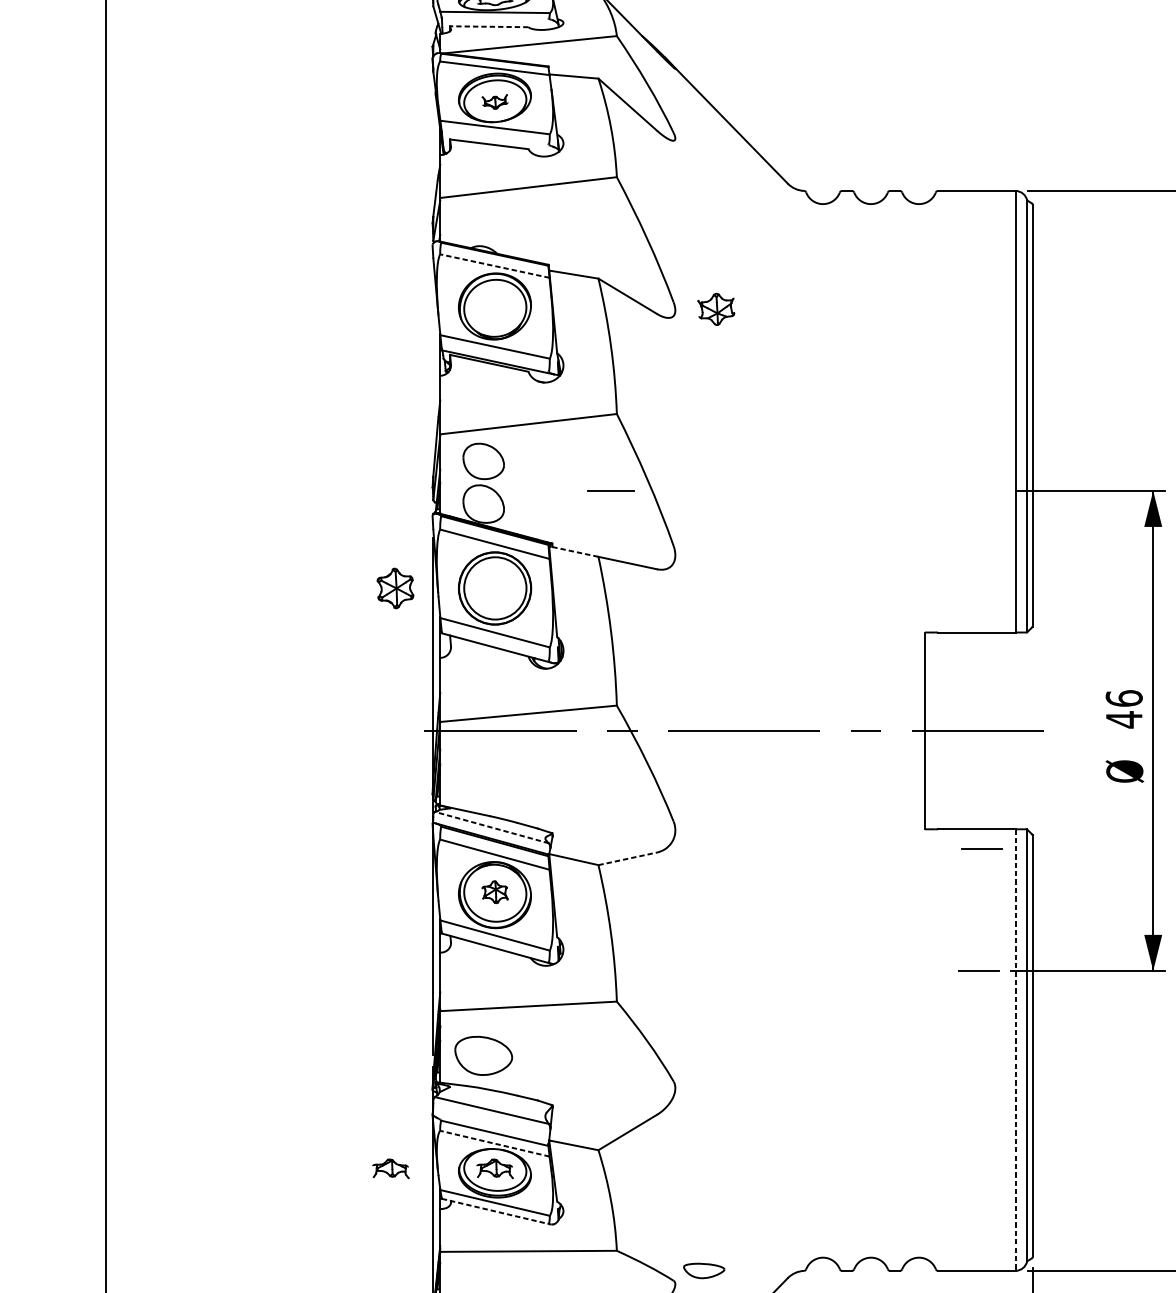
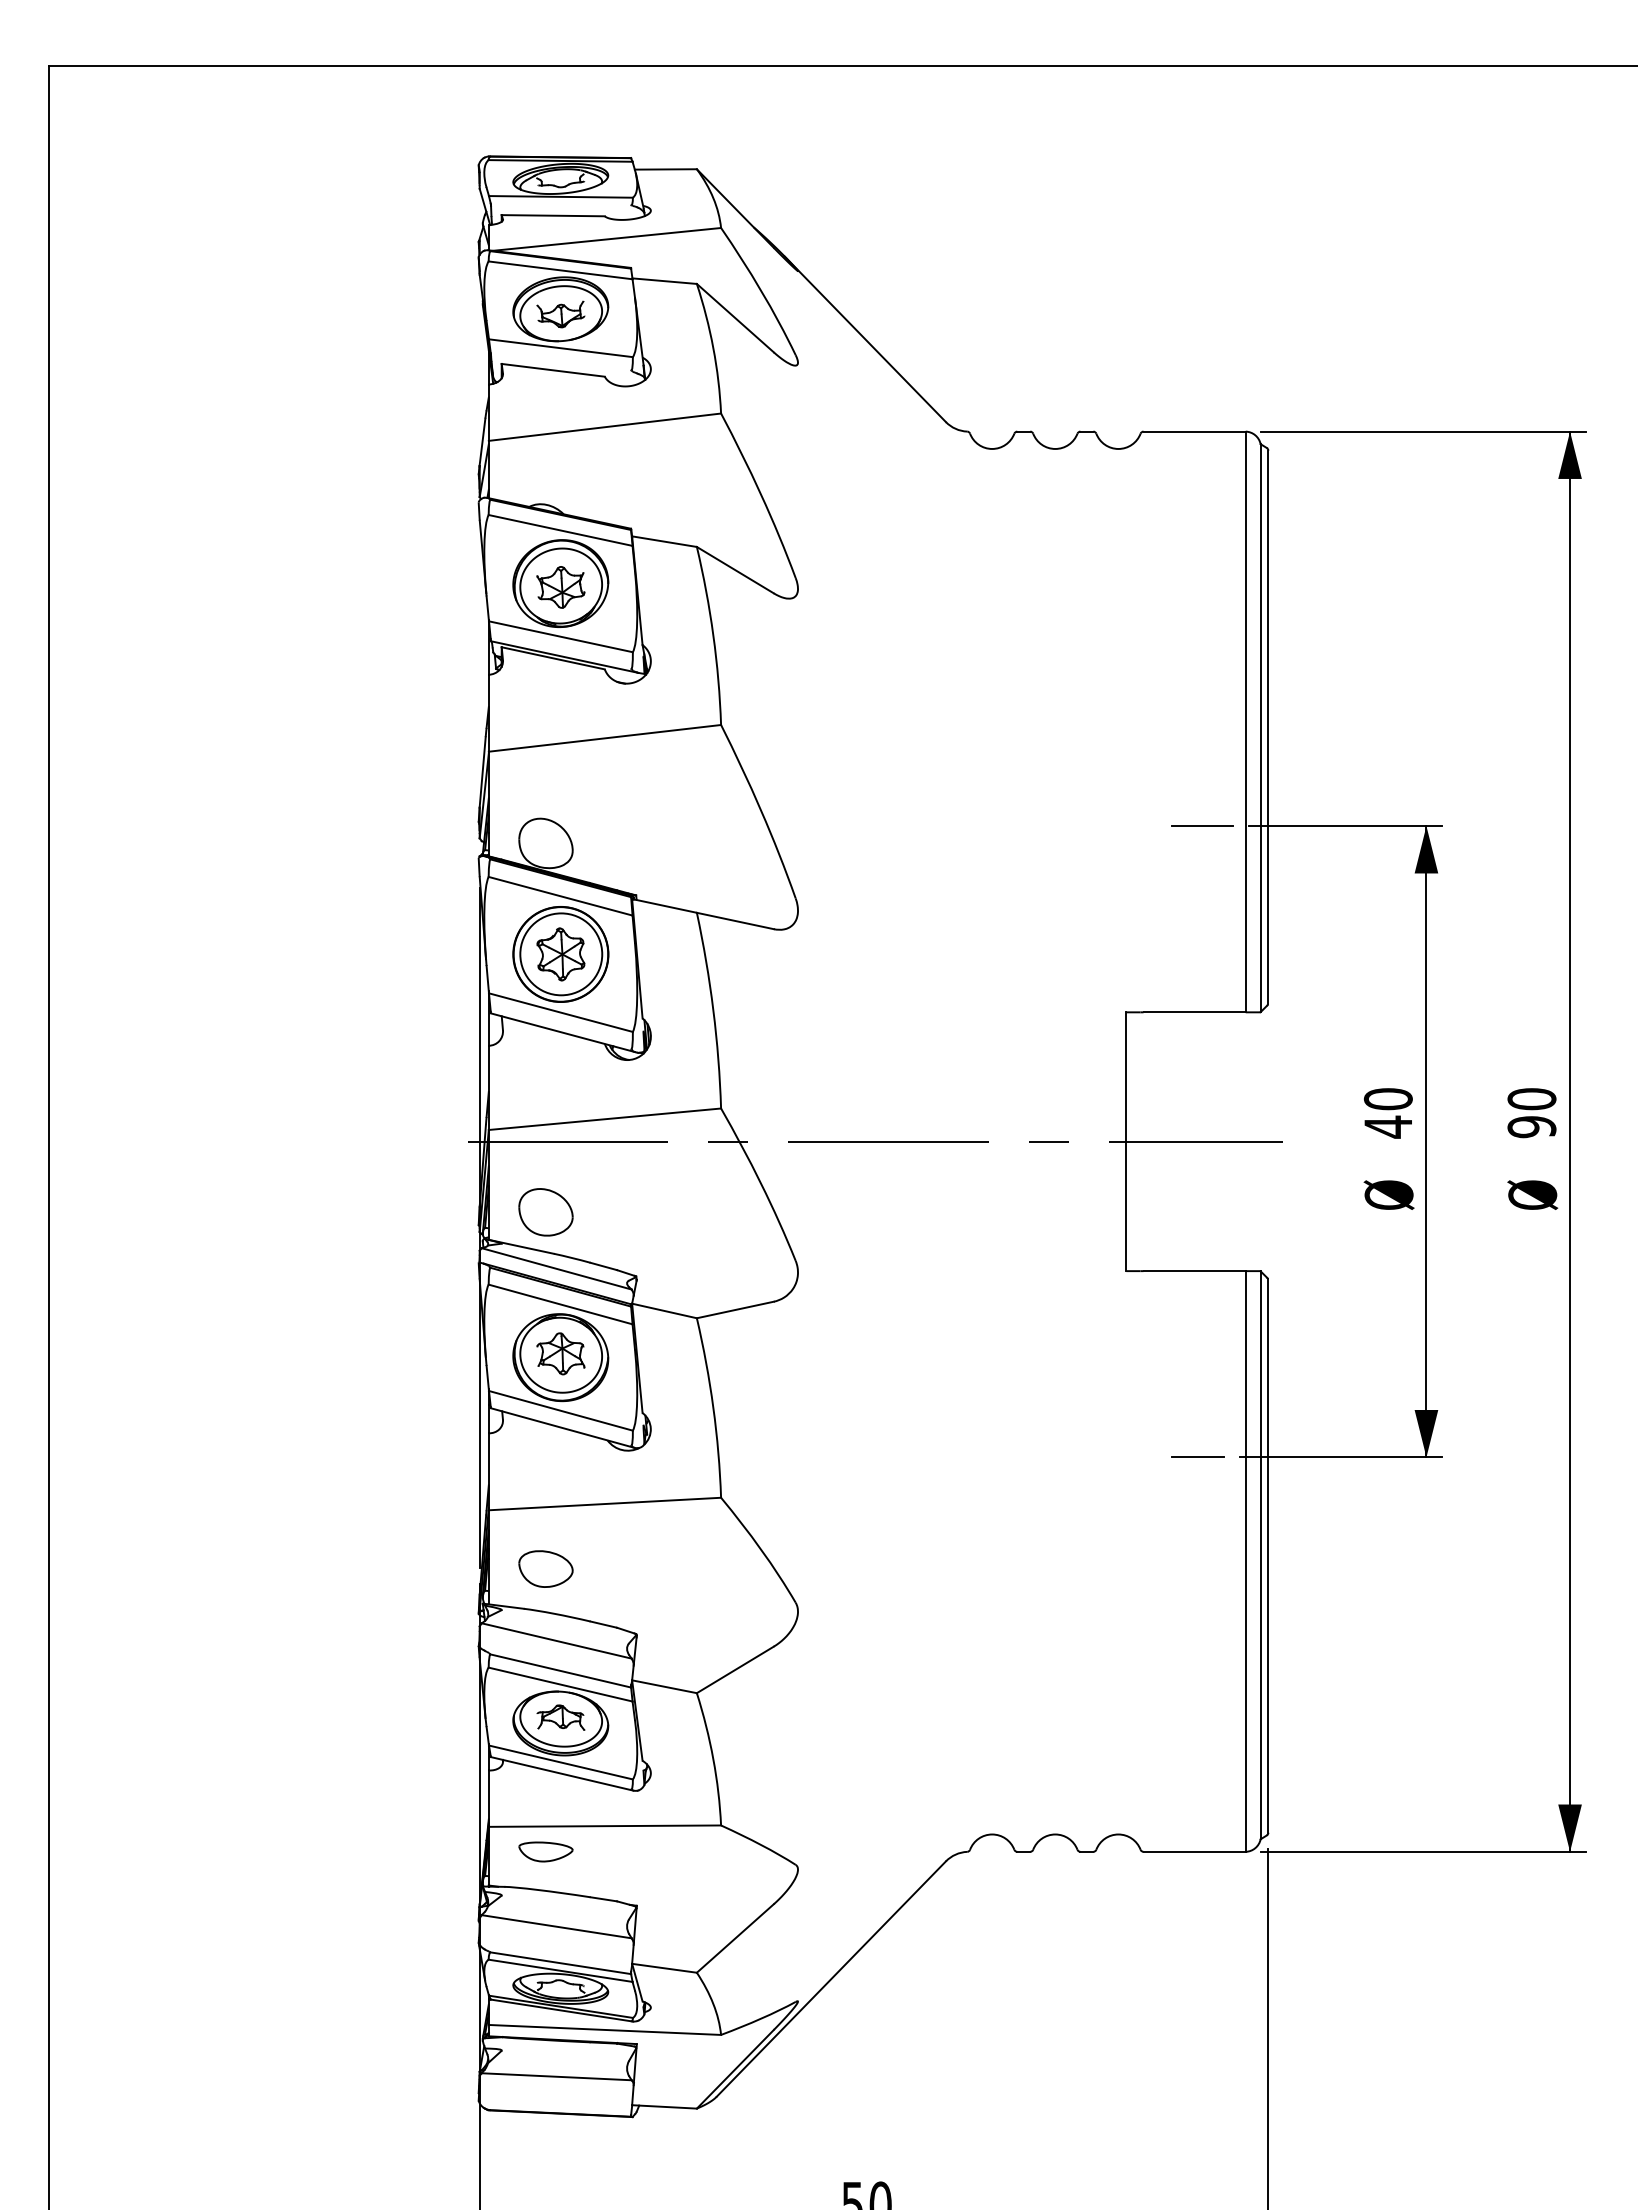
line: (489, 26) -> (553, 215), dashed -> solid
part: (494, 101) -> (560, 314), size x1.43
line: (494, 266) -> (560, 530), dashed -> solid
part: (716, 309) -> (560, 587), moved
part: (483, 461) -> (545, 1212), moved
line: (611, 490) -> (1202, 825), moved
line: (573, 551) -> (664, 905), dashed -> solid
part: (395, 588) -> (560, 954), moved
text: (1123, 698) -> (1387, 1099), 46 -> 40
line: (491, 827) -> (556, 1268), dashed -> solid
line: (982, 848) -> (1201, 1296), removed
line: (627, 858) -> (735, 1309), dashed -> solid
part: (494, 891) -> (560, 1353), size x1.43
line: (1015, 1050) -> (1245, 1561), dashed -> solid
part: (483, 1055) -> (545, 1568), size x0.71
line: (494, 1143) -> (560, 1684), dashed -> solid
part: (390, 1168) -> (423, 1717), removed
line: (496, 1211) -> (562, 1773), dashed -> solid
part: (703, 1270) -> (545, 1851), moved

